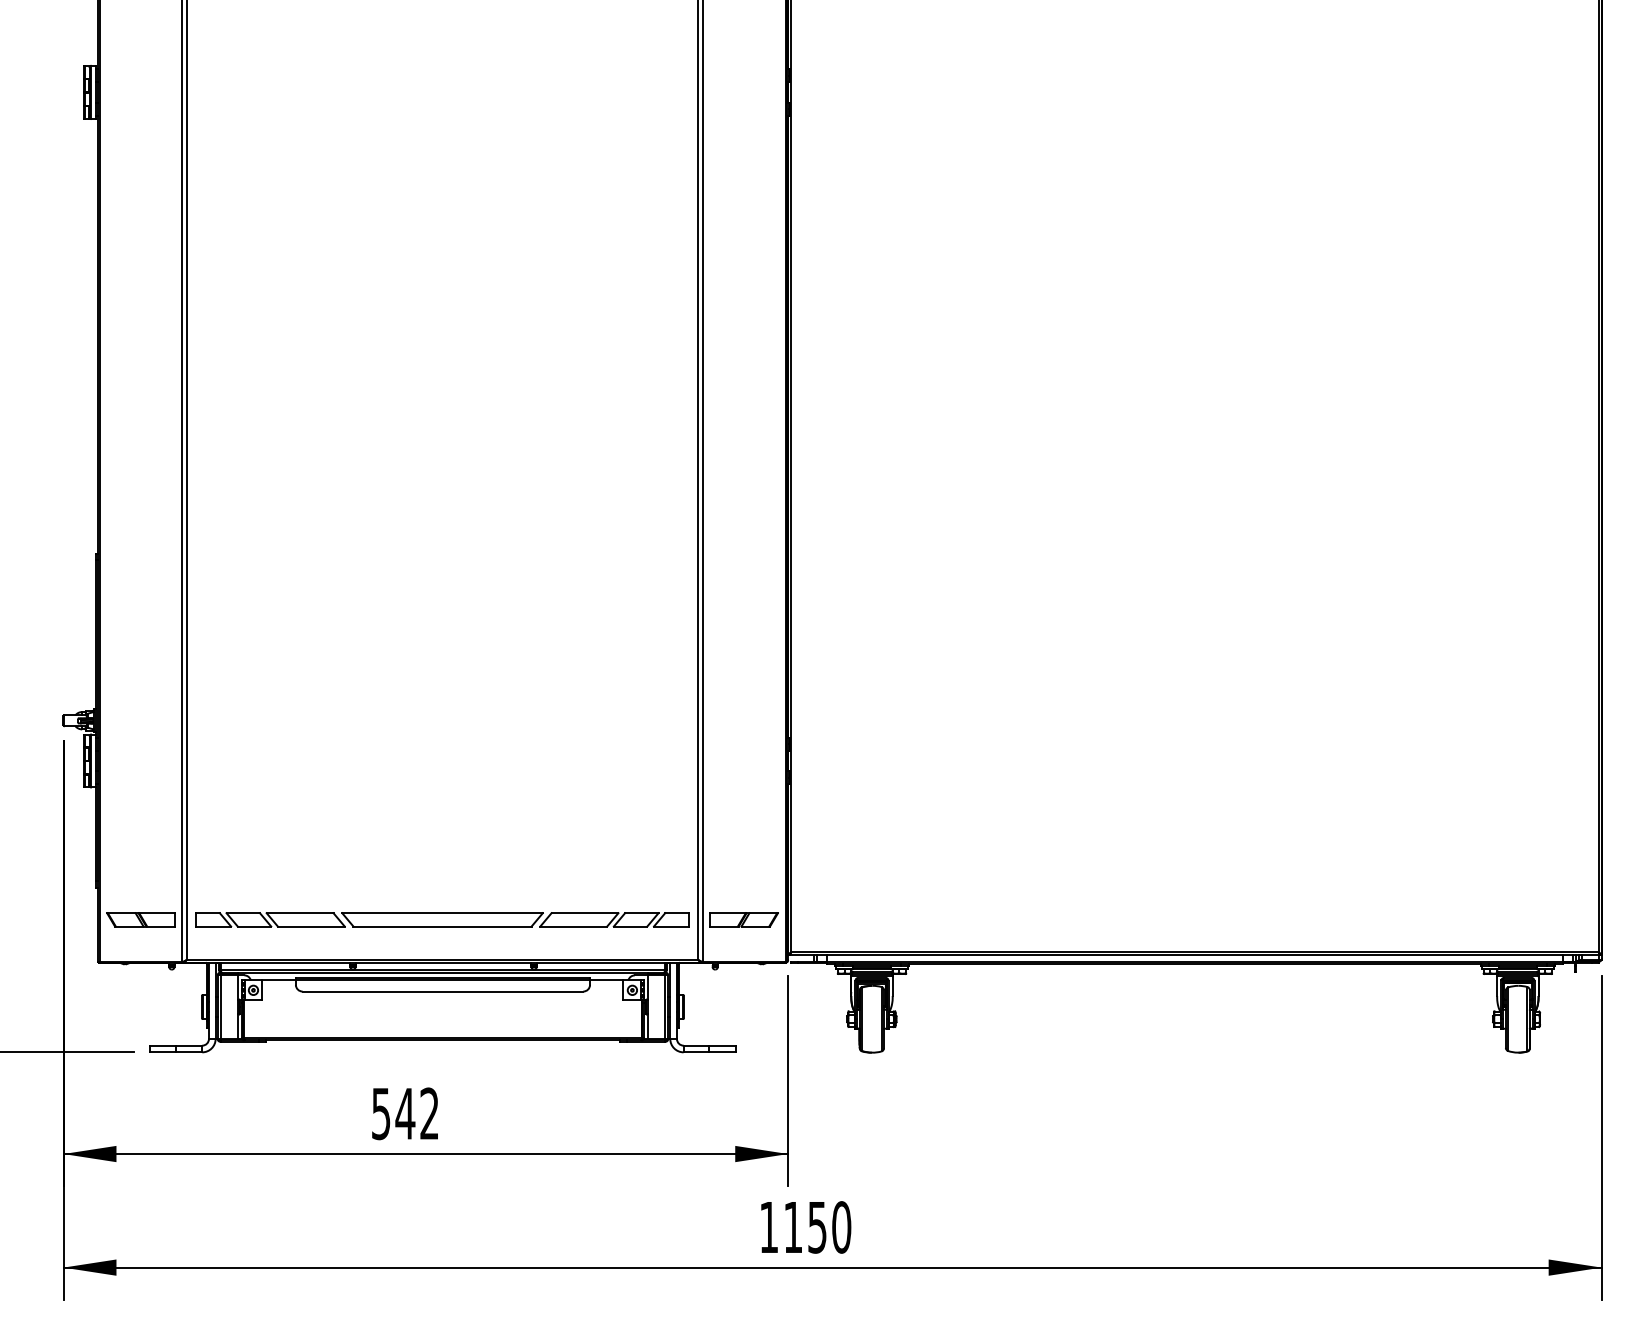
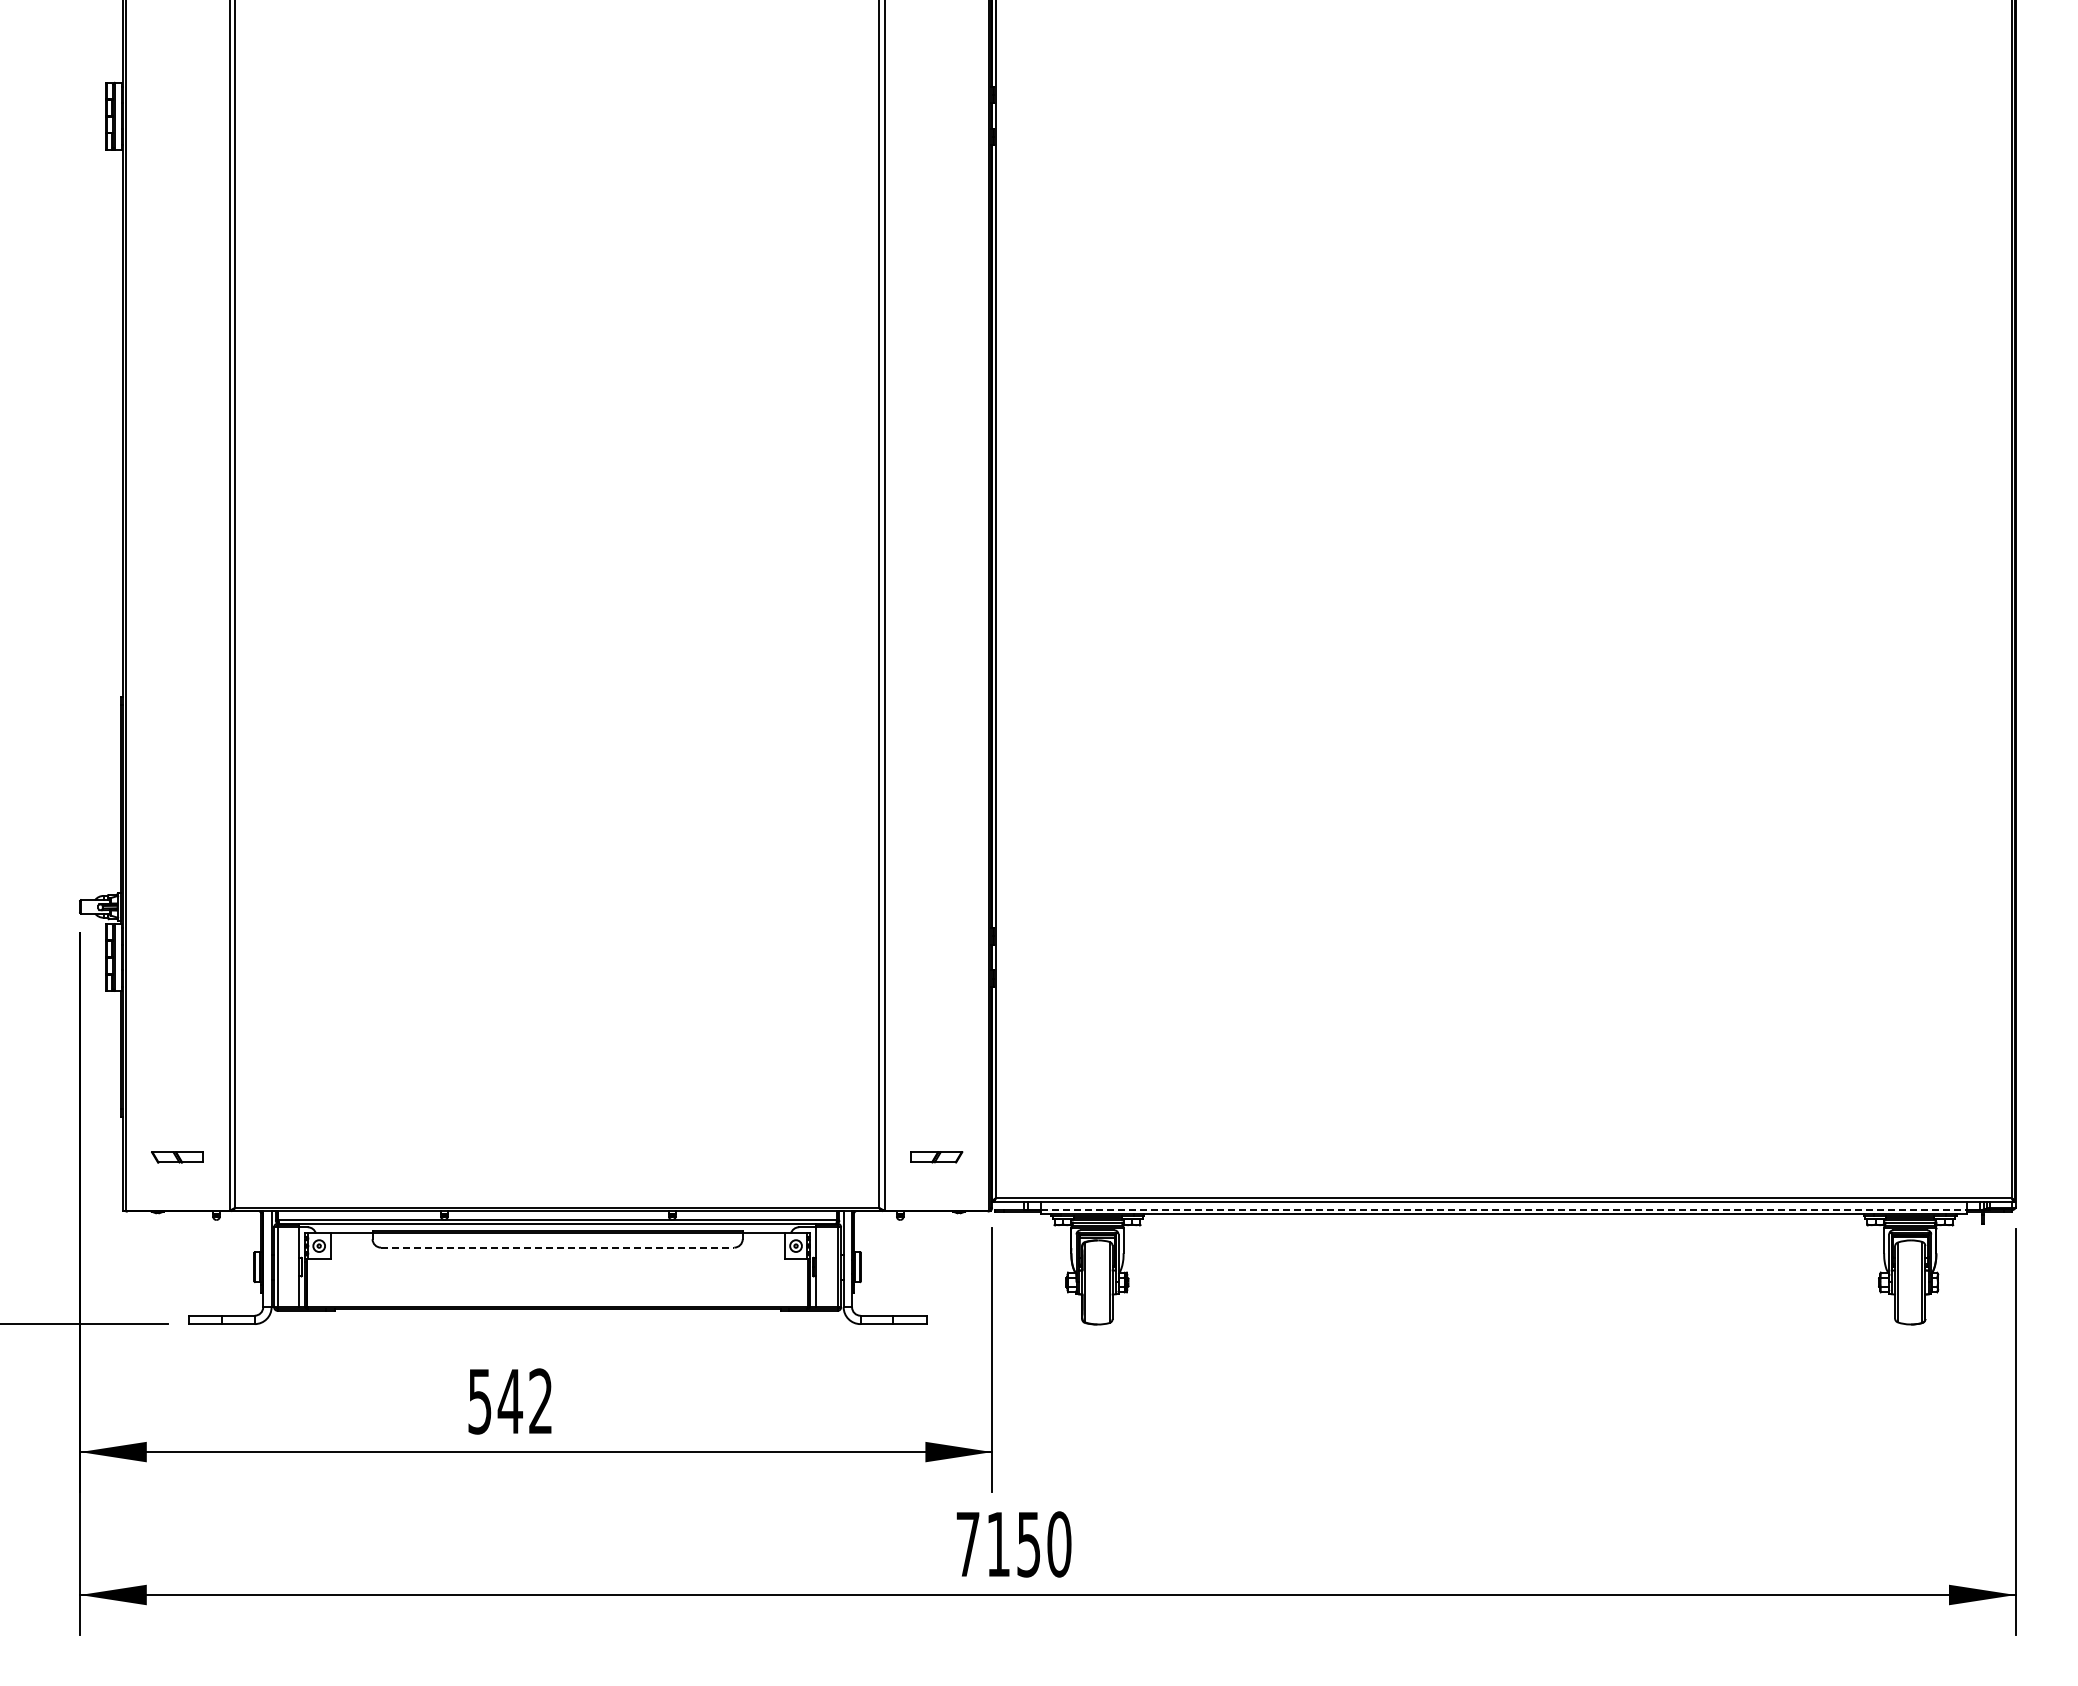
part: (140, 919) -> (177, 1157), size x0.6
part: (442, 919) -> (556, 1156), removed
part: (744, 919) -> (936, 1156), size x0.6
line: (1194, 961) -> (1503, 1209), solid -> dashed
line: (442, 991) -> (557, 1247), solid -> dashed
text: (768, 1227) -> (967, 1544), 1150 -> 7150

